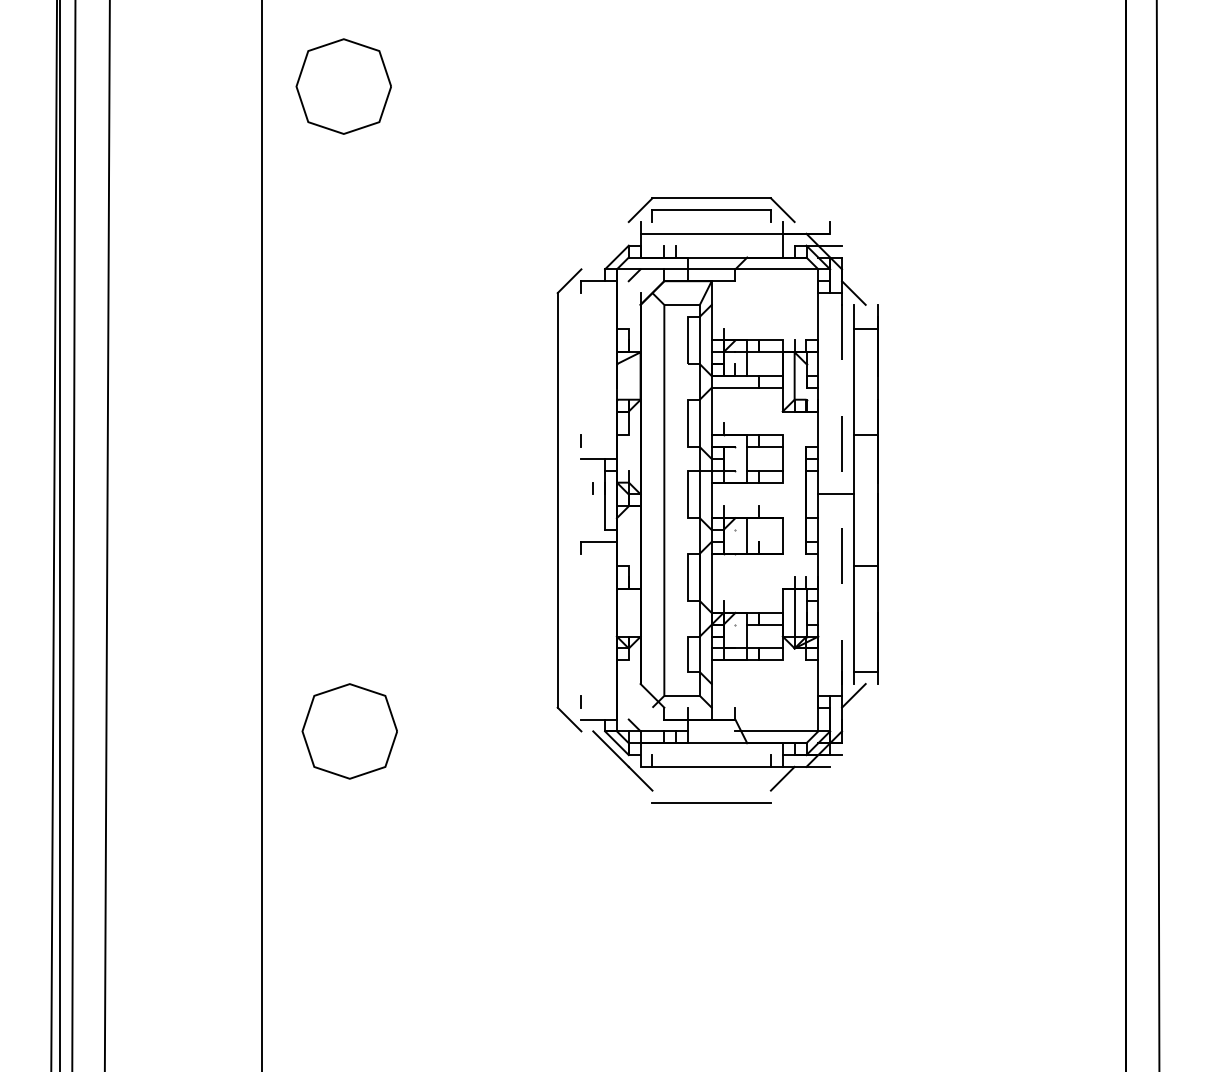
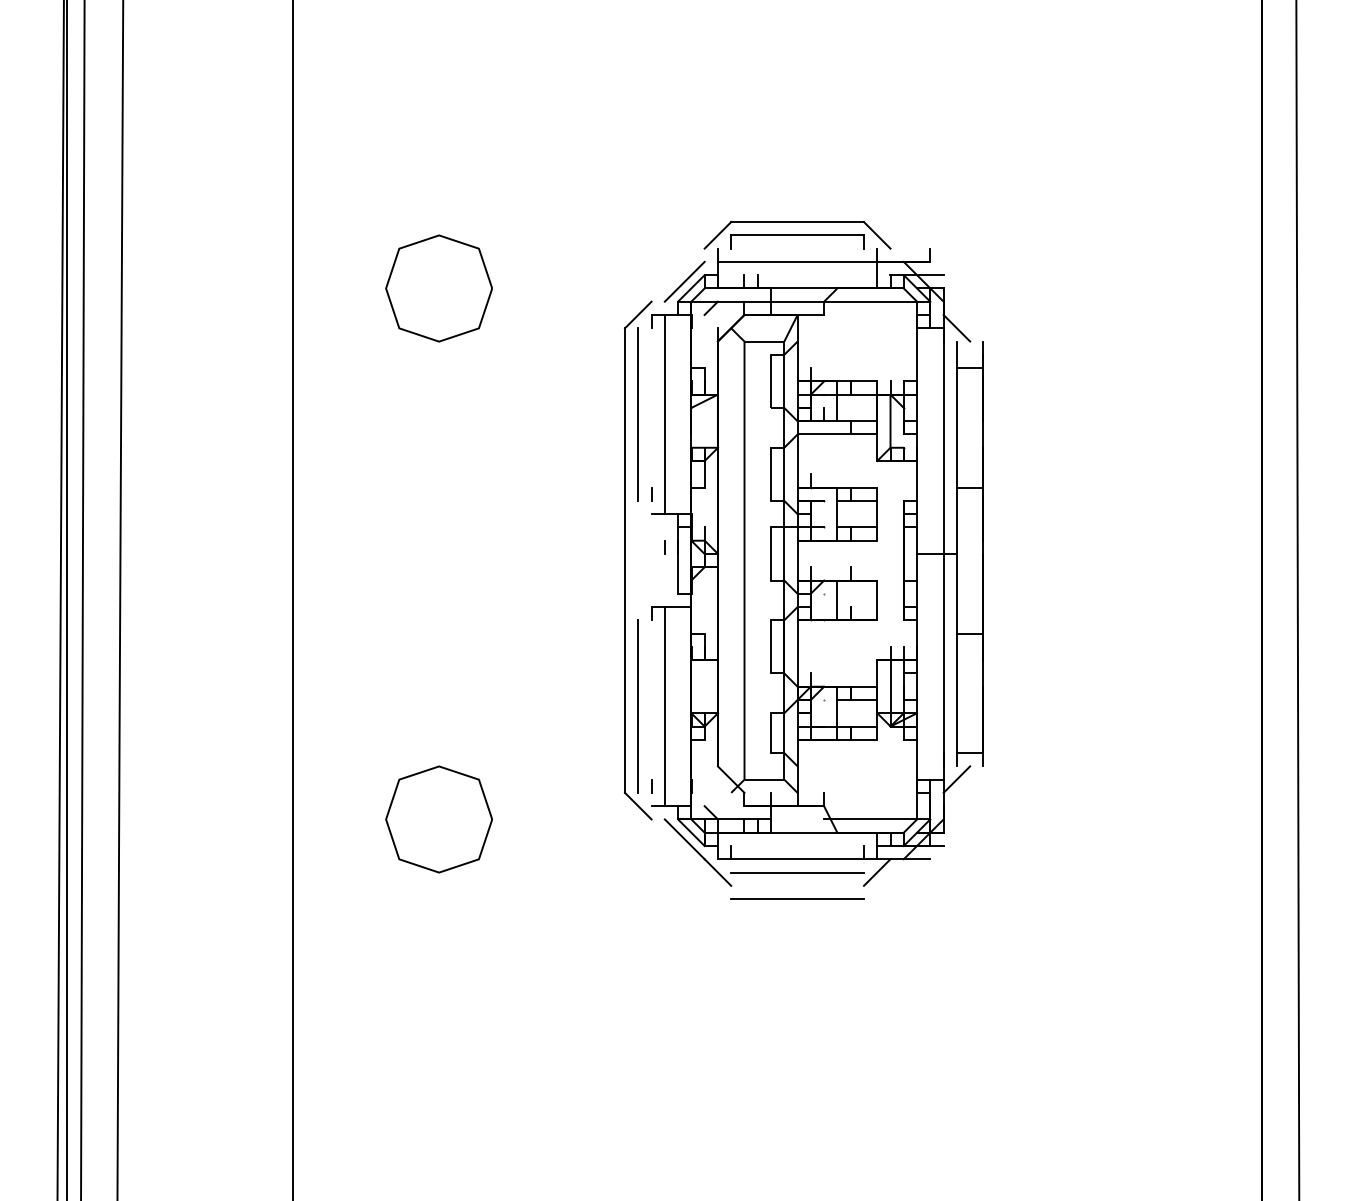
part: (343, 86) -> (438, 288), moved
line: (610, 251) -> (684, 281), added
line: (593, 369) -> (665, 413), added
line: (569, 370) -> (638, 415), added
line: (842, 493) -> (944, 552), dashed -> solid
line: (569, 630) -> (638, 706), added
line: (593, 630) -> (665, 706), added
part: (349, 731) -> (438, 819), moved
line: (711, 778) -> (797, 872), added

